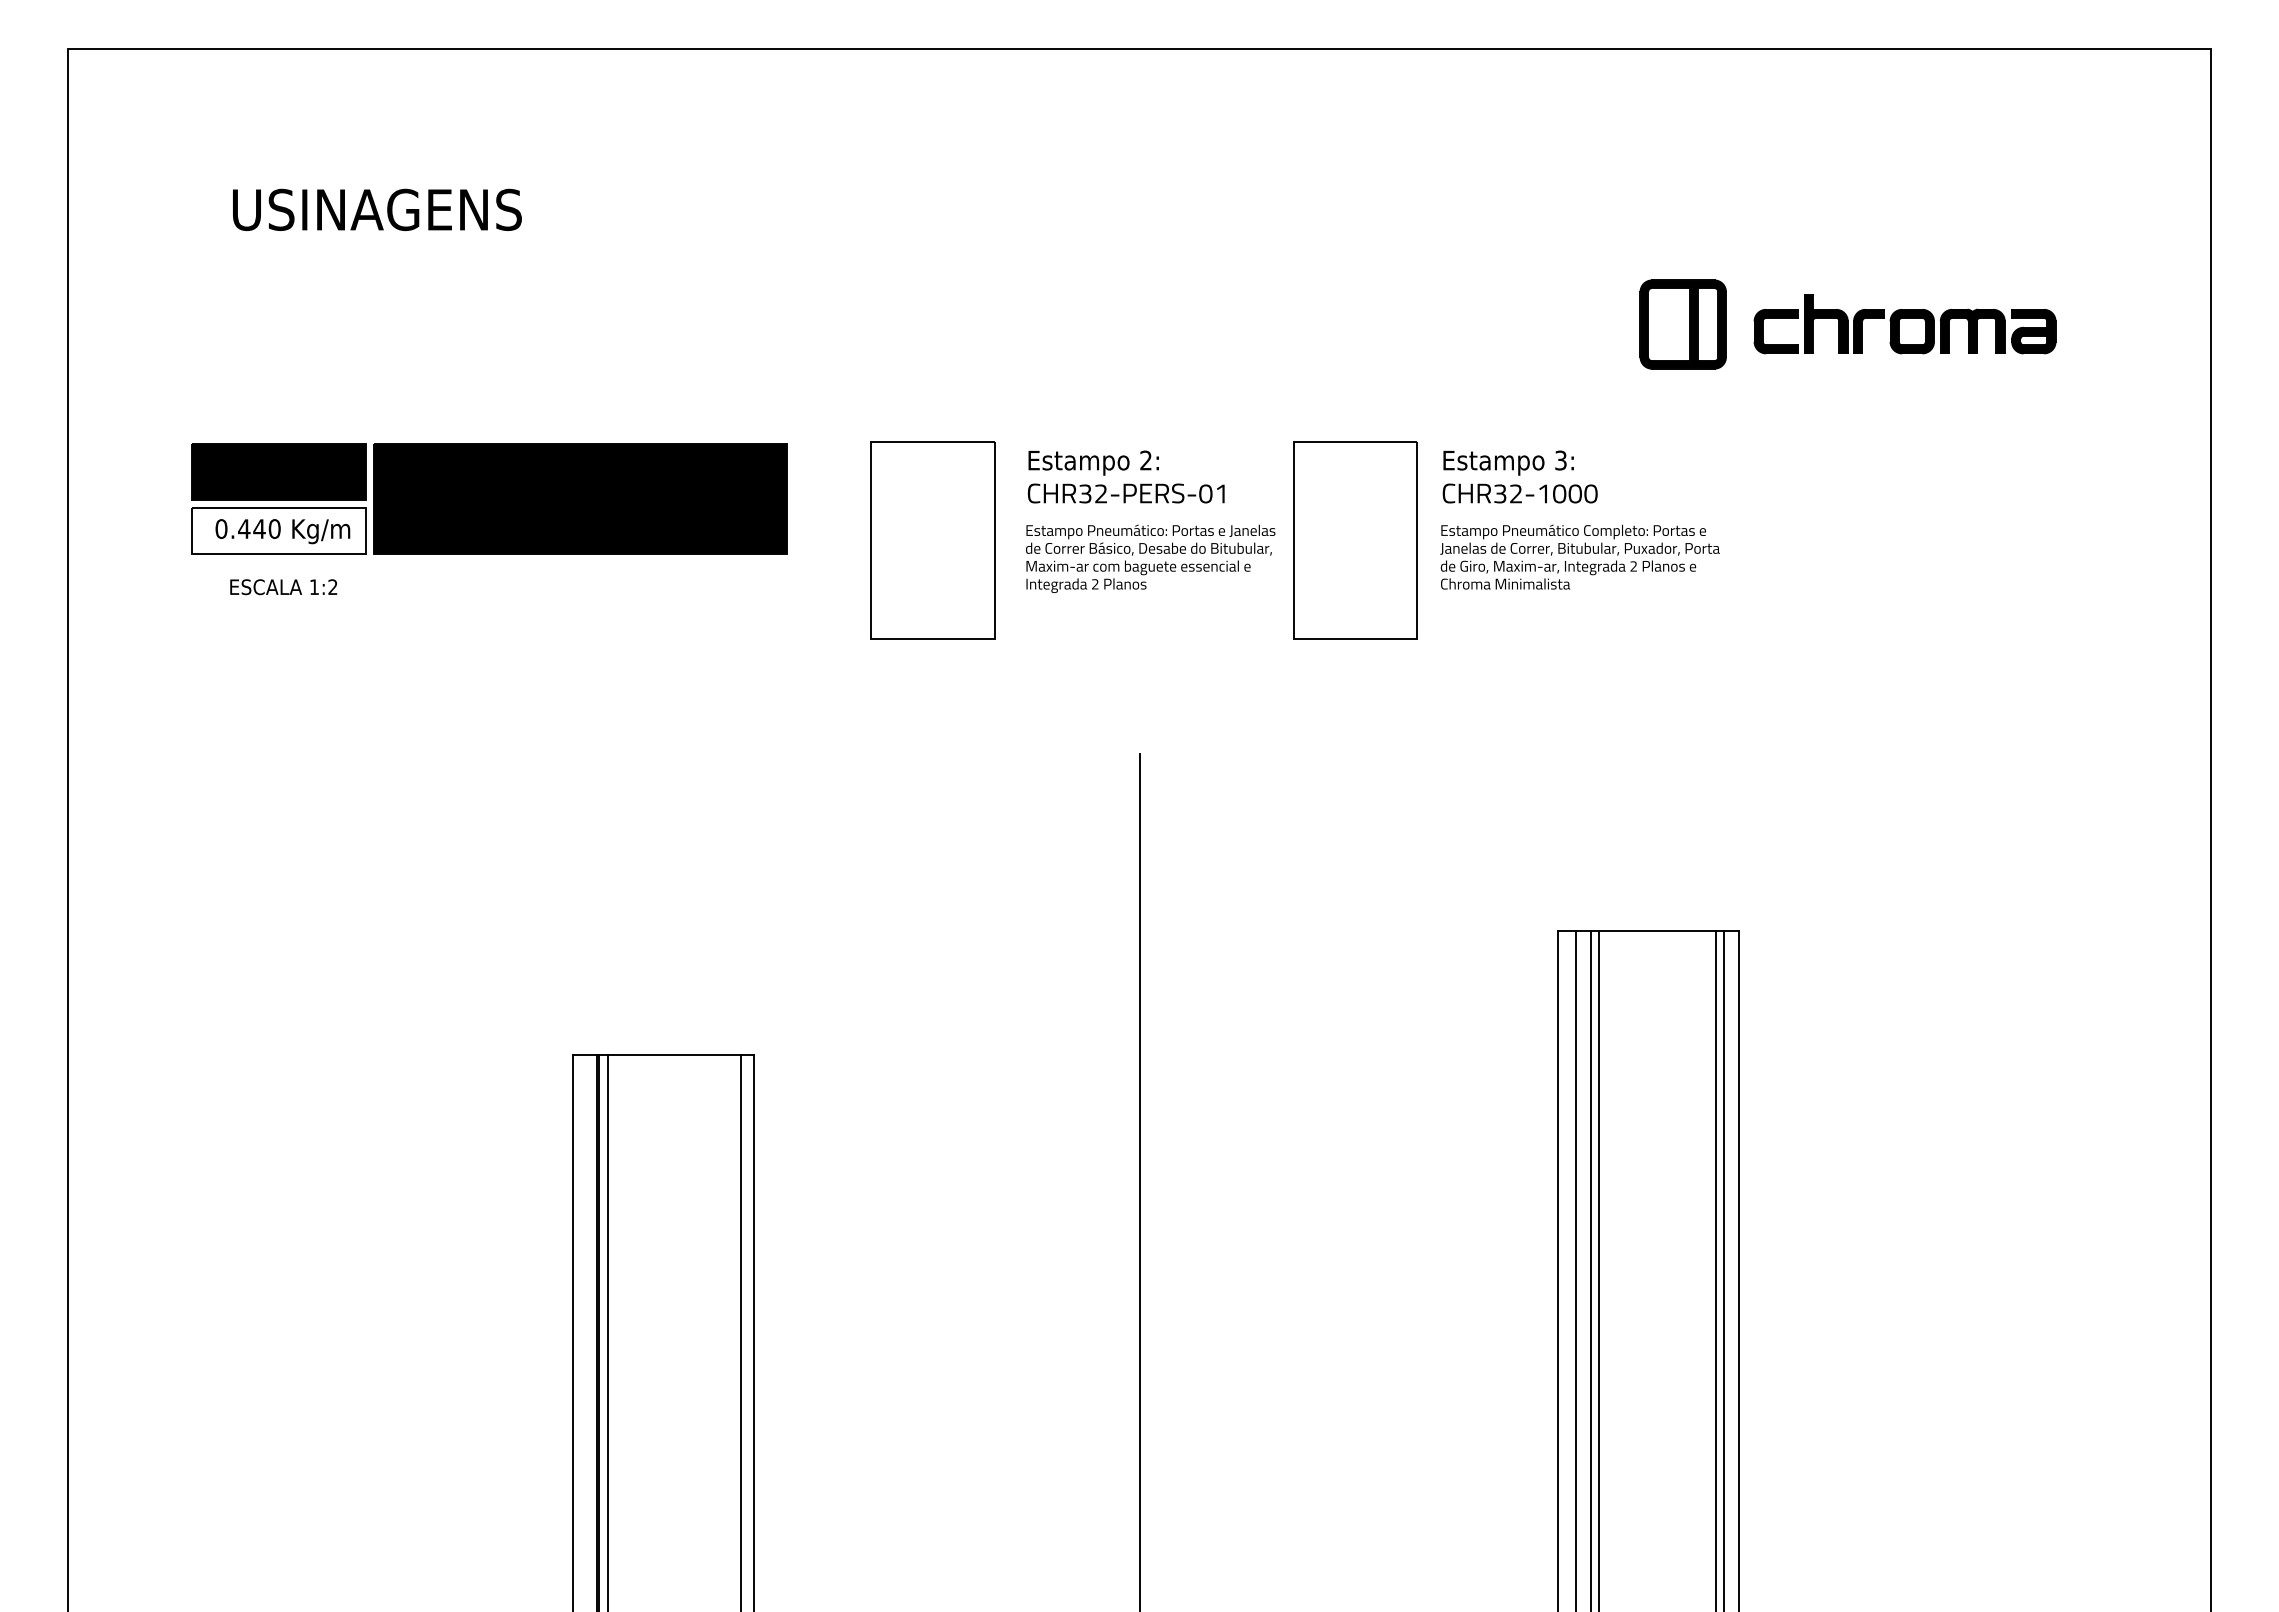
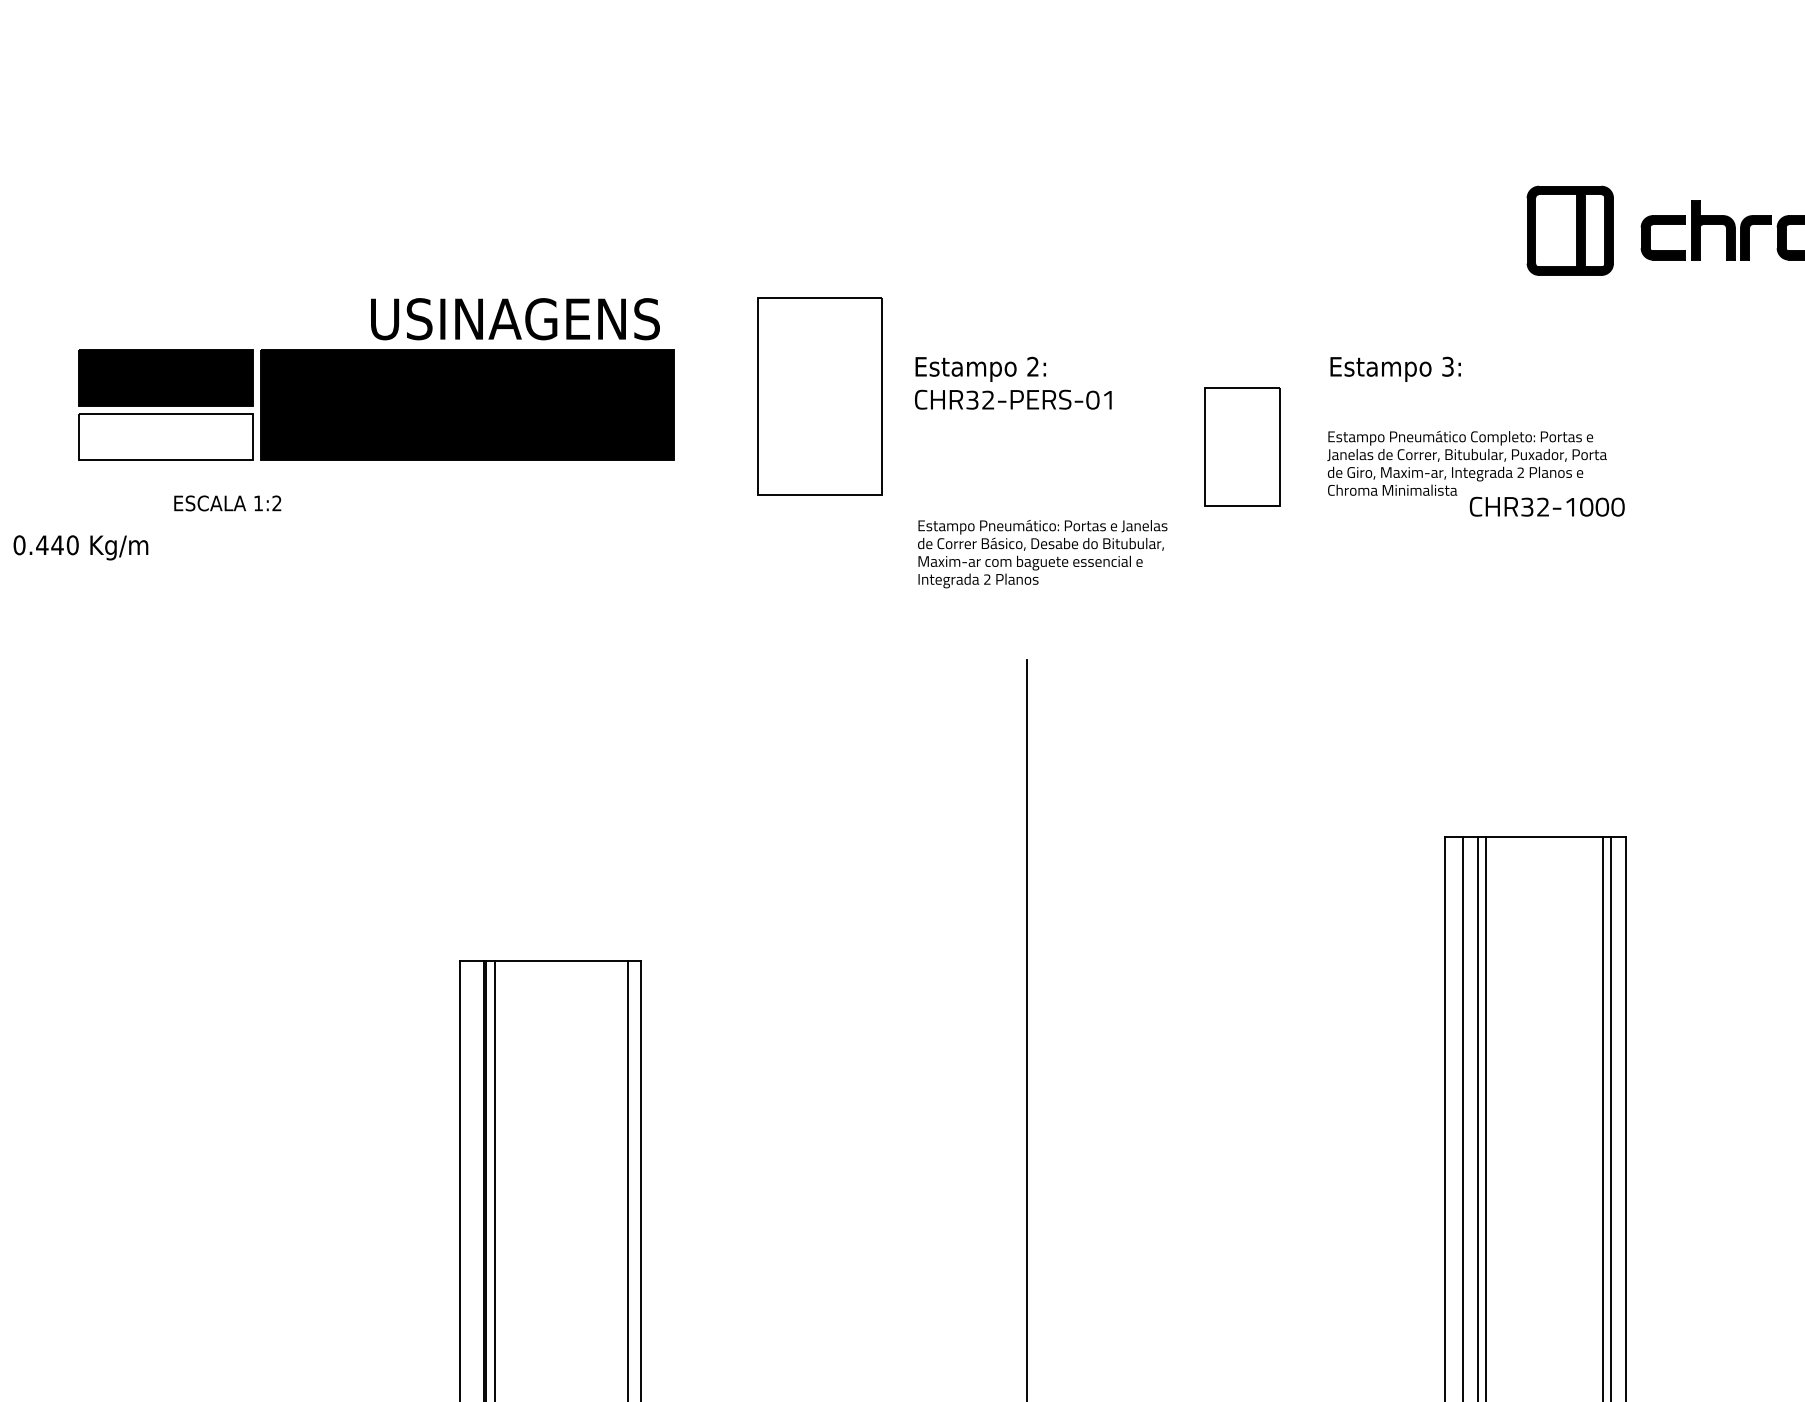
text: (377, 209) -> (515, 318), moved
text: (1519, 493) -> (1546, 506), moved
text: (282, 531) -> (80, 547), moved
part: (932, 540) -> (819, 396), moved
part: (1355, 540) -> (1242, 446), size x0.6
text: (1150, 558) -> (1042, 553), moved
text: (283, 587) -> (227, 503), moved

